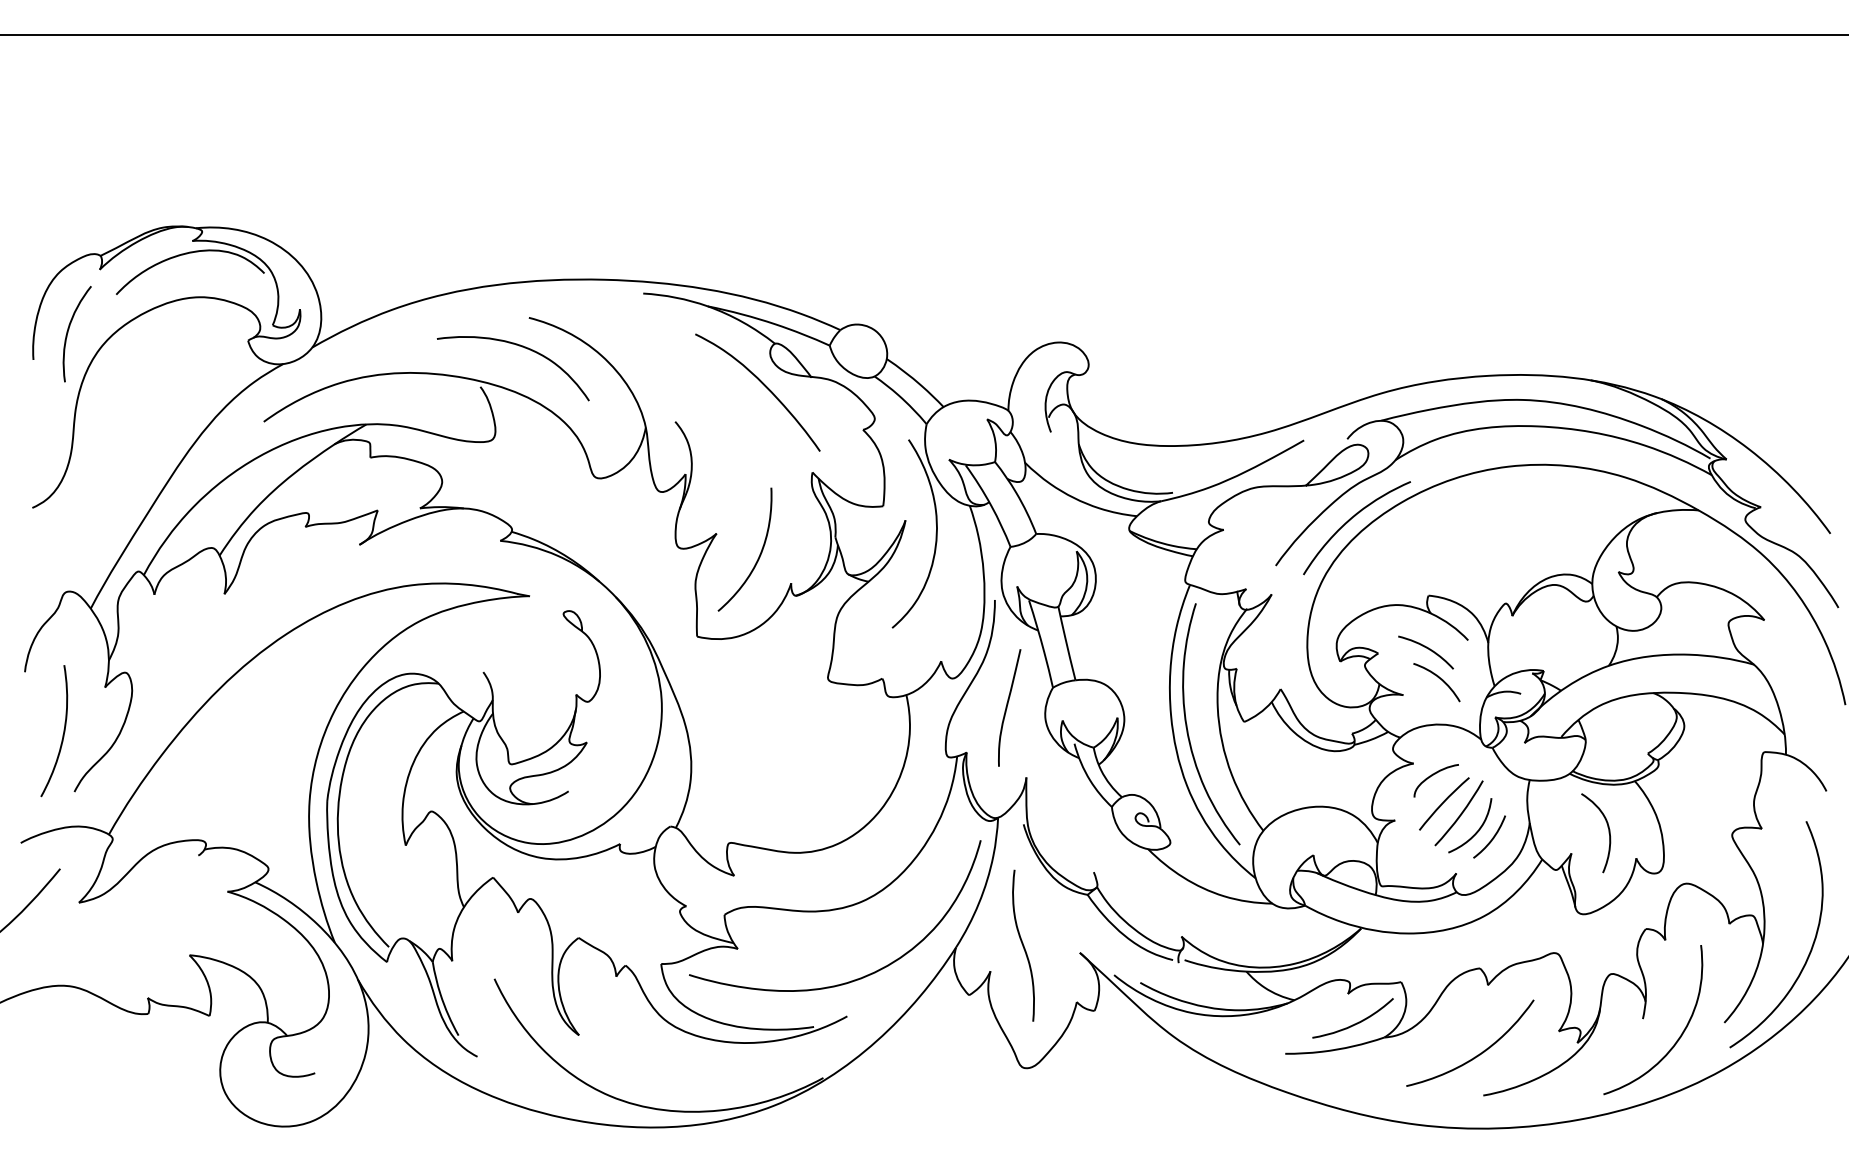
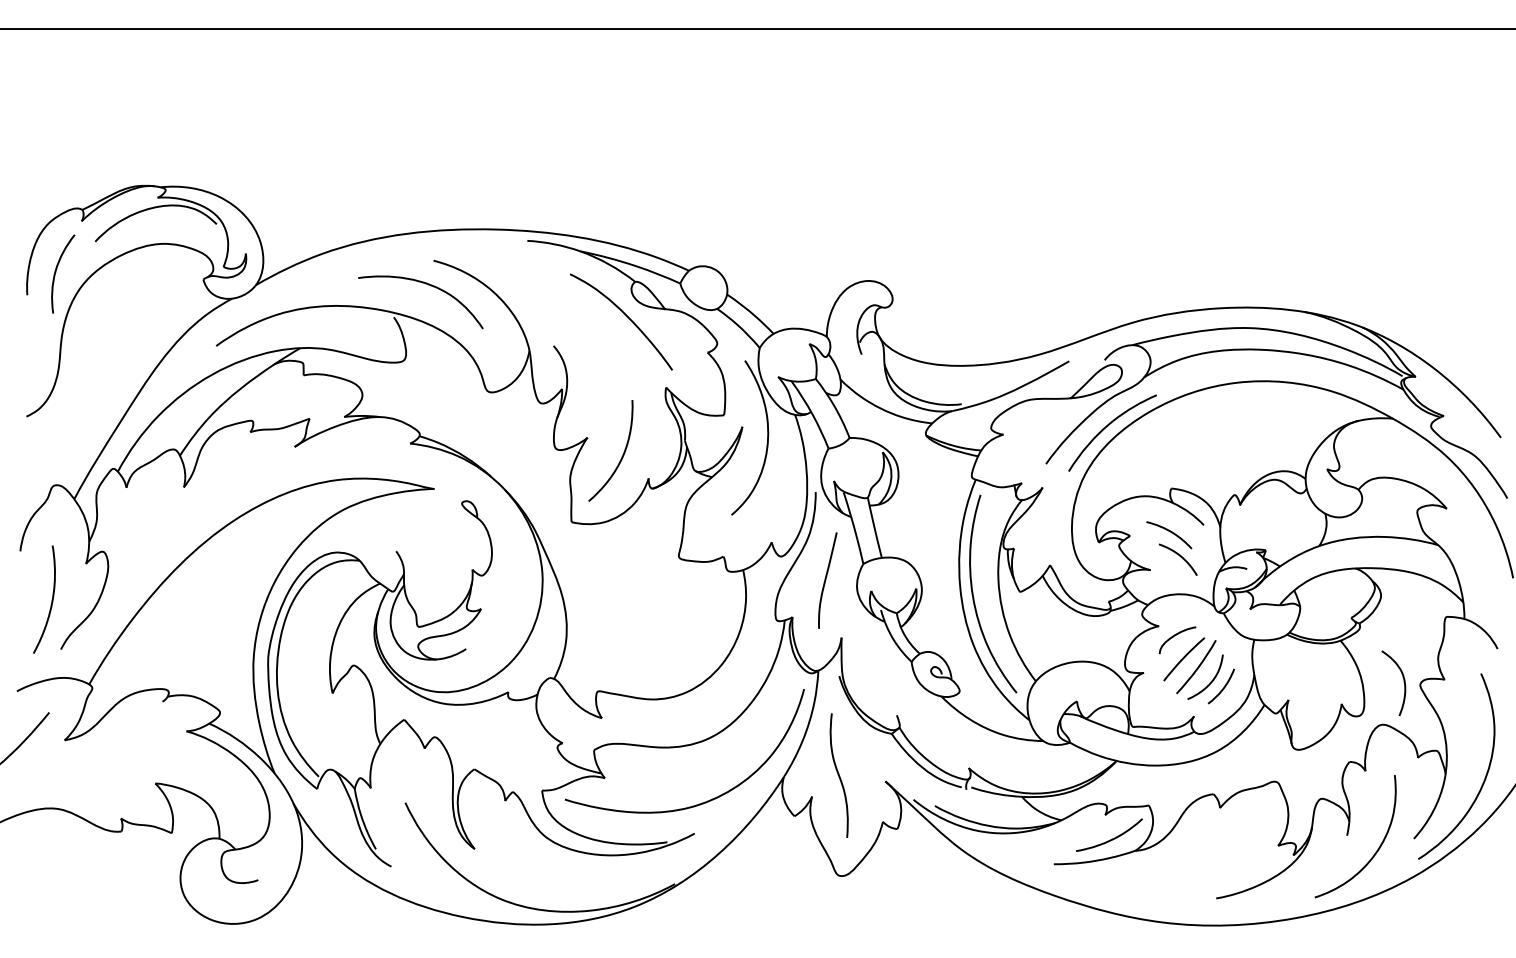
curve: (1608, 832) -> (1403, 682), moved
curve: (1476, 1055) -> (1210, 865), removed

